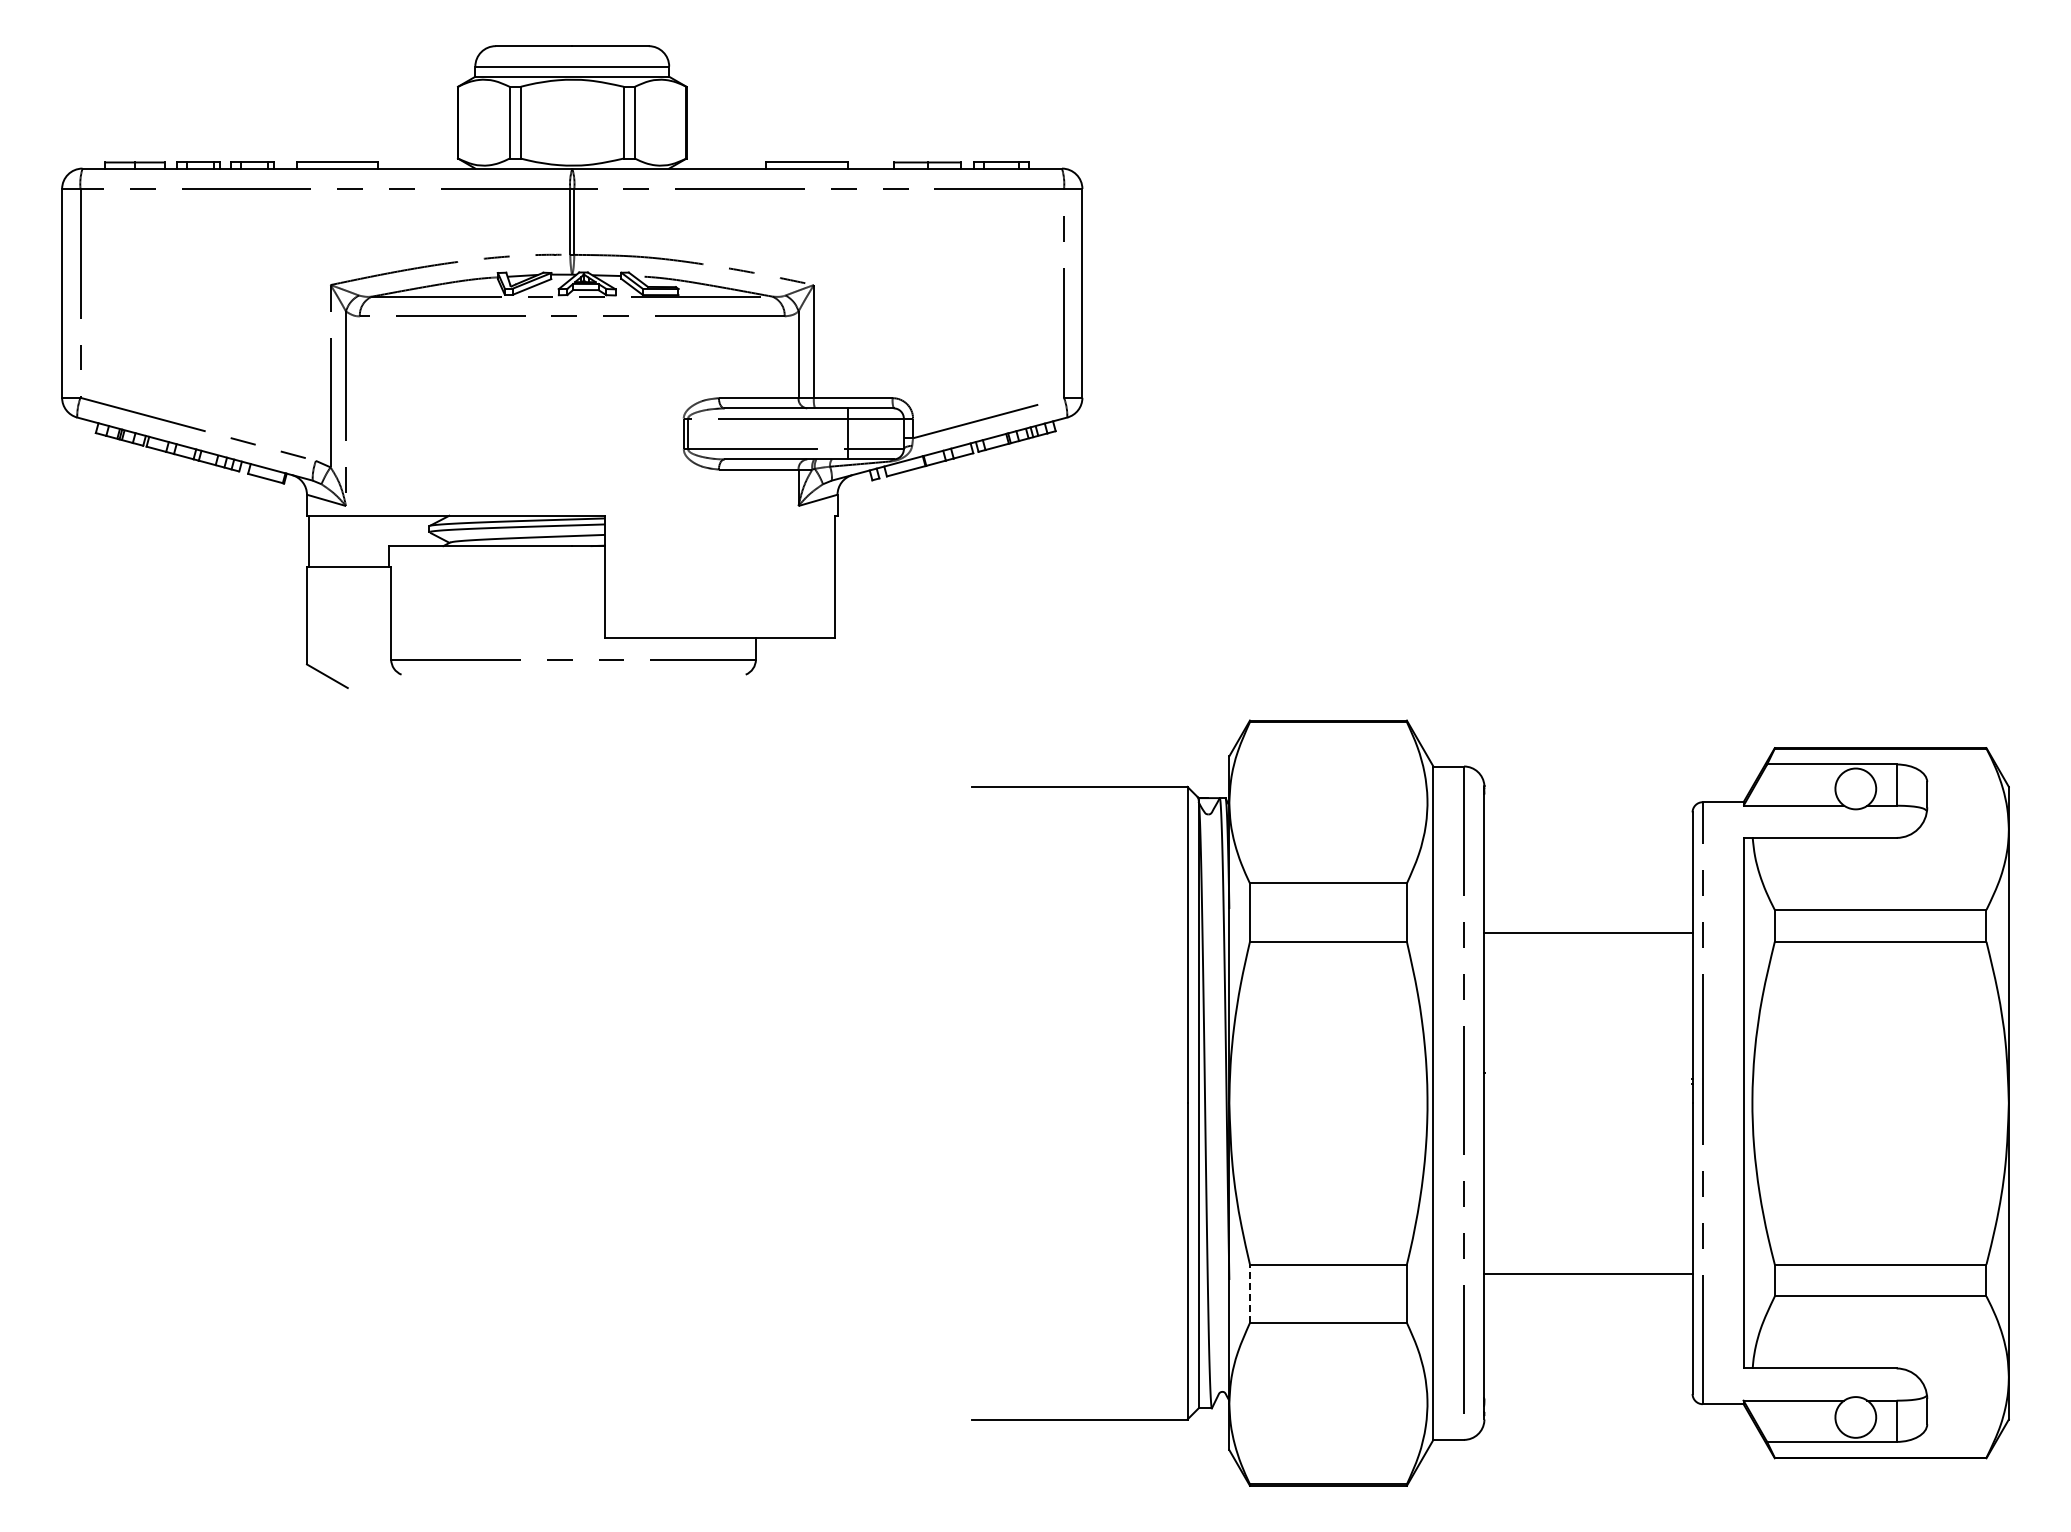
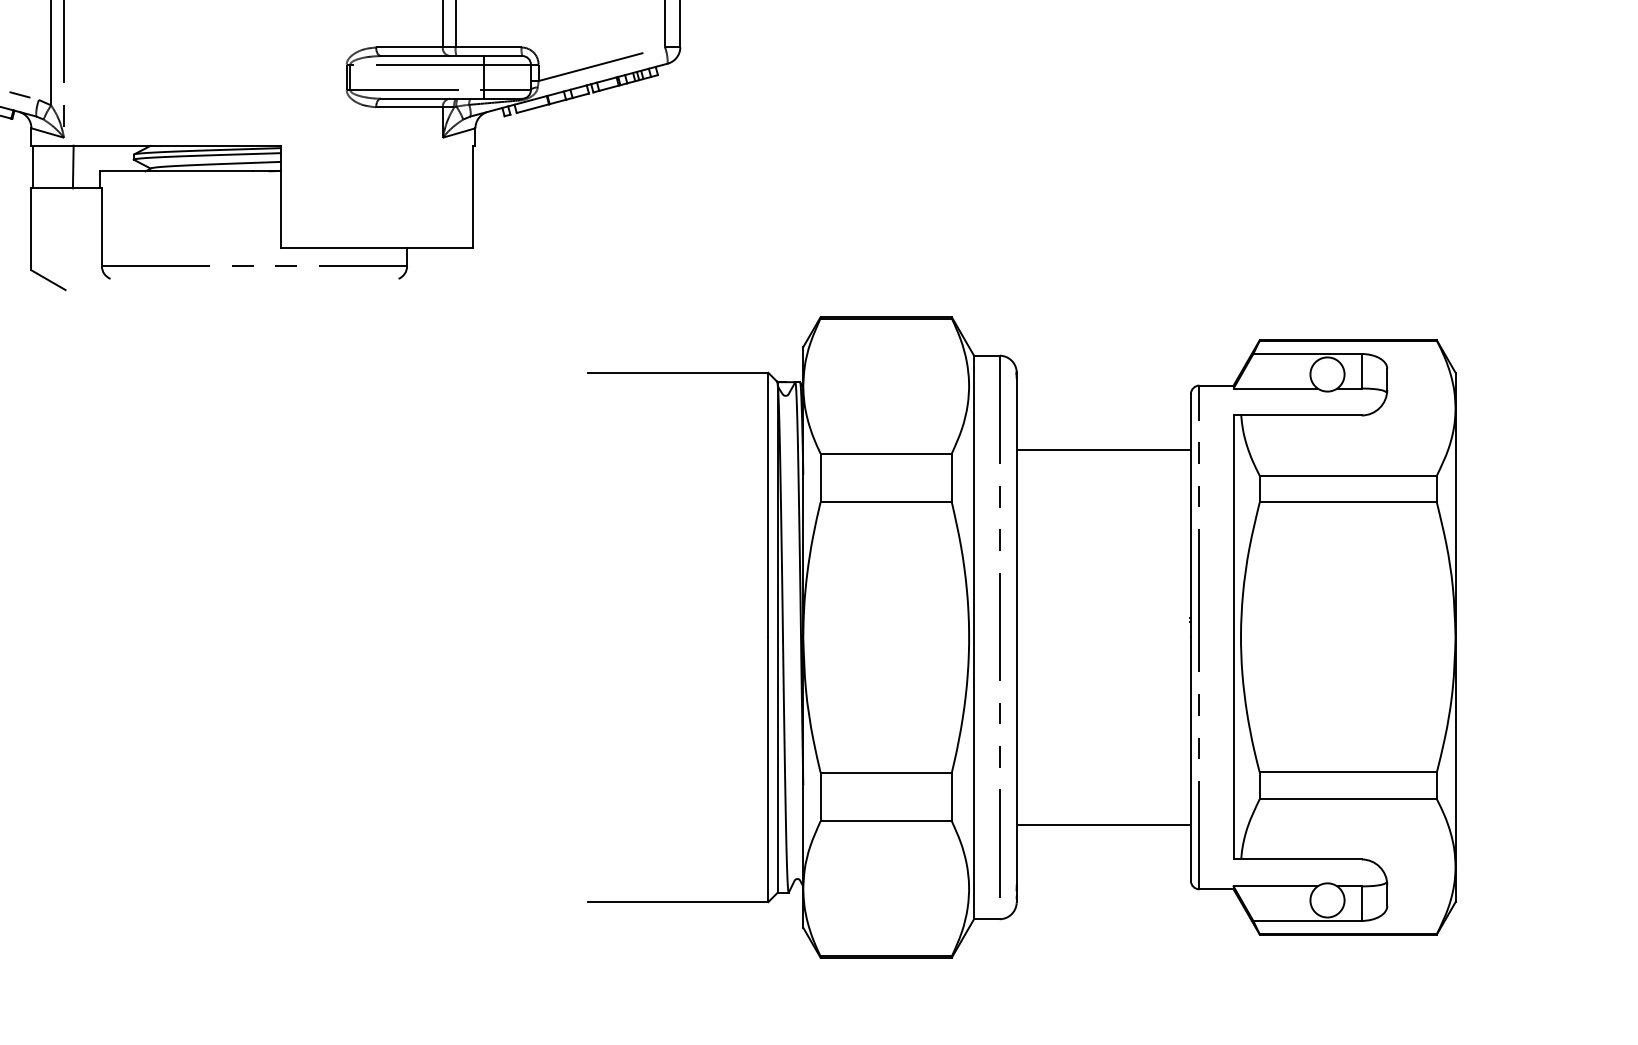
line: (356, 540) -> (72, 166), added
line: (1588, 932) -> (1103, 449), moved
line: (1588, 1273) -> (1103, 825), moved
line: (1249, 1293) -> (820, 796), dashed -> solid

